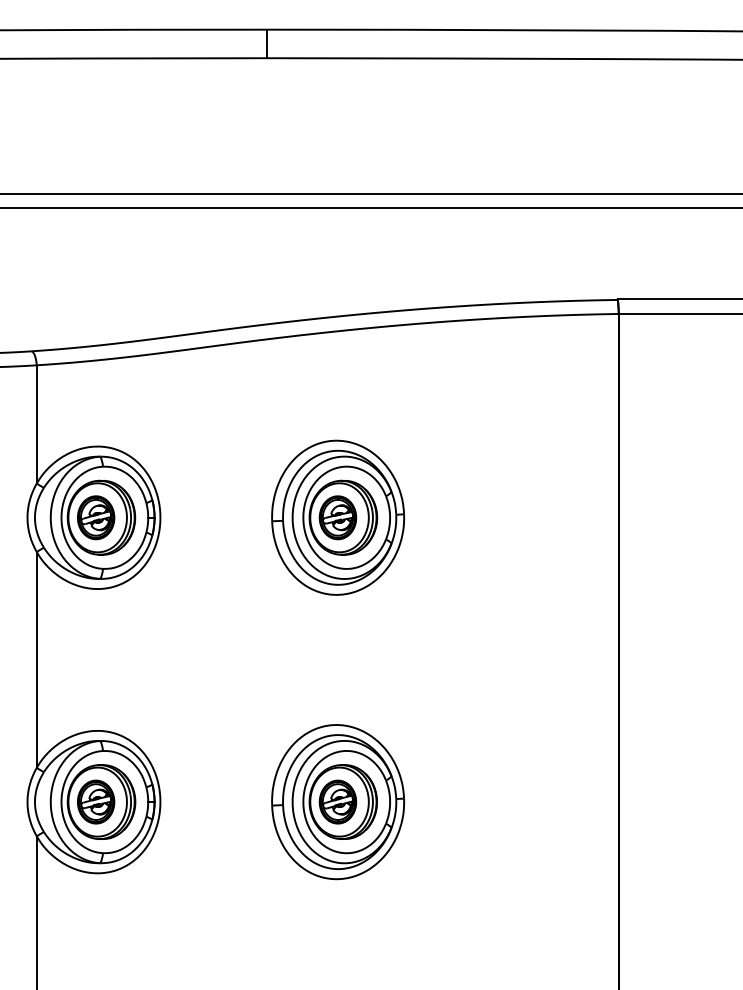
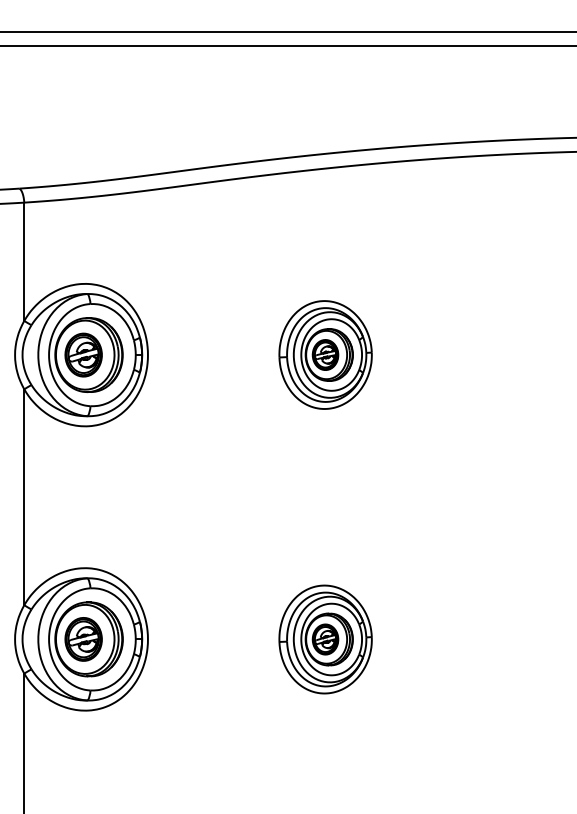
part: (337, 517) -> (325, 354), size x0.7
part: (337, 802) -> (325, 639), size x0.7

